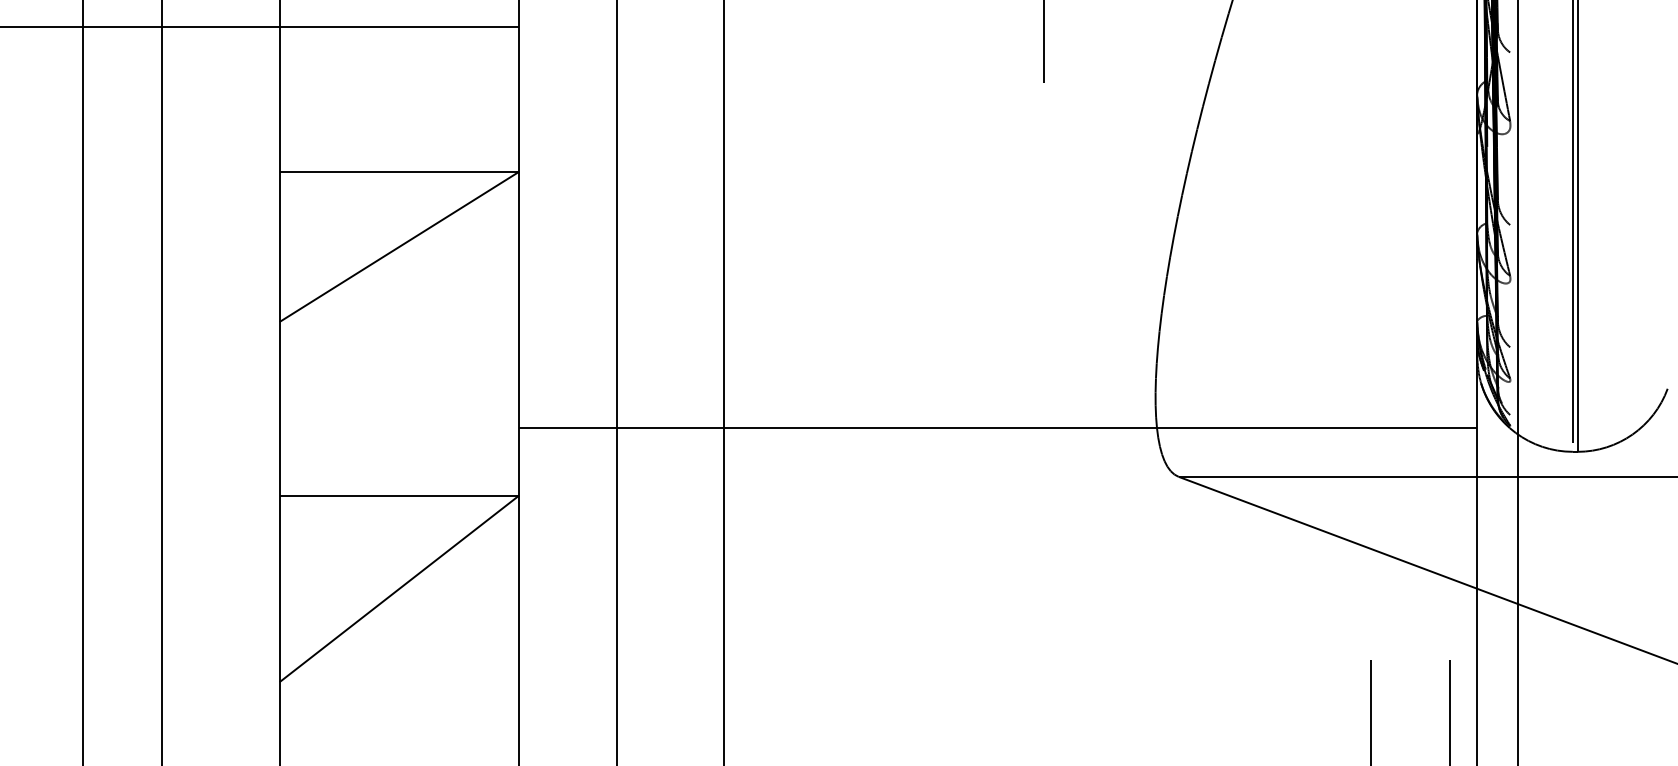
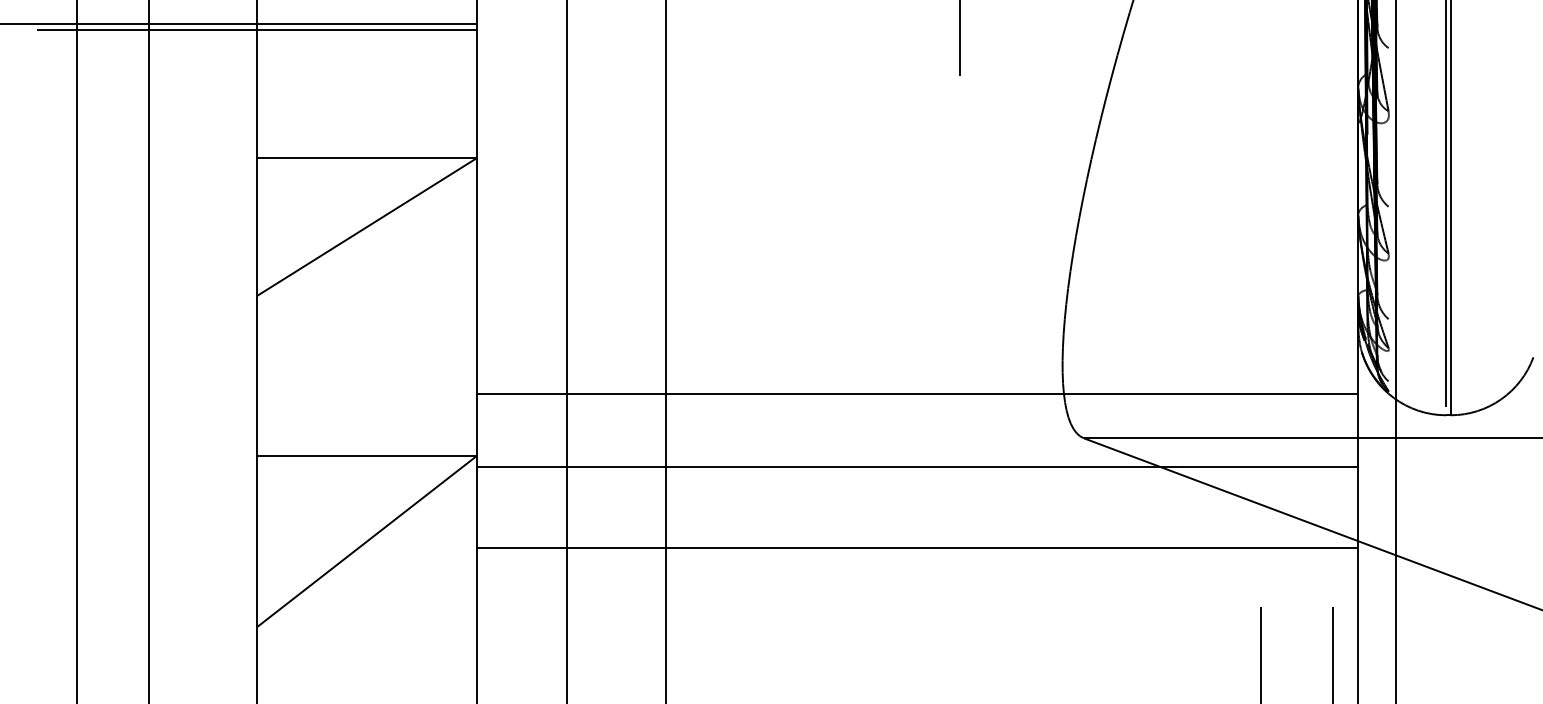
line: (278, 32) -> (256, 29), added
line: (997, 508) -> (917, 467), added
line: (997, 596) -> (917, 548), added

